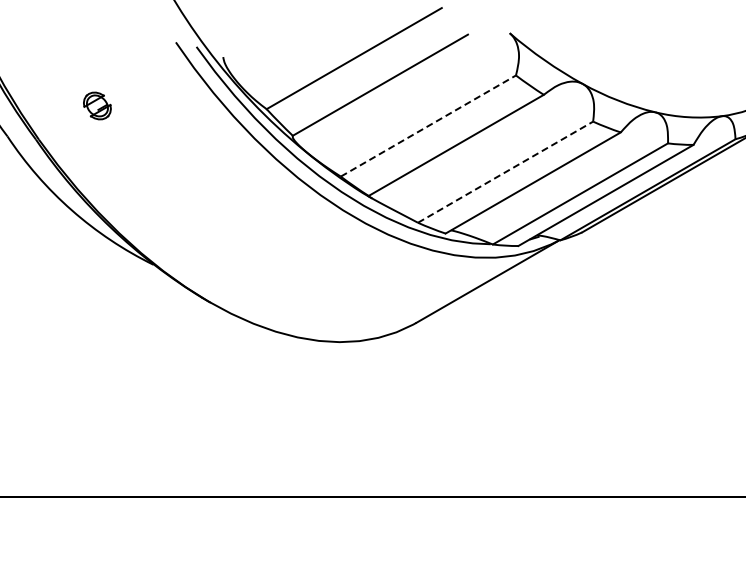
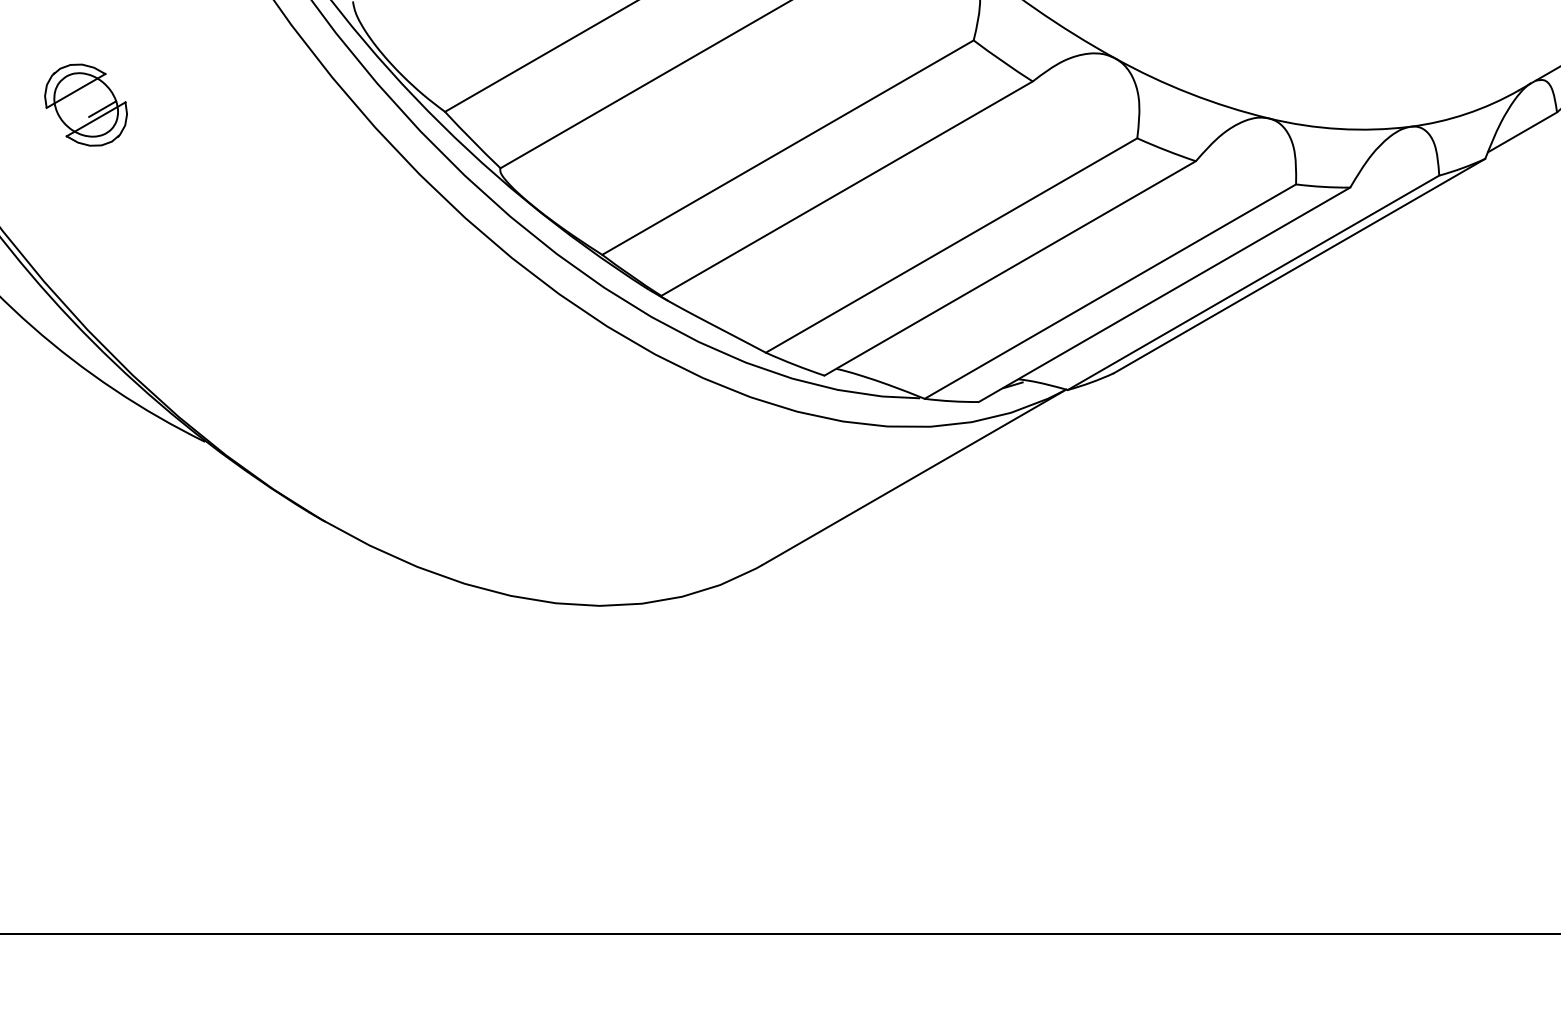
part: (97, 105) -> (86, 104), size x1.43
line: (428, 125) -> (788, 146), dashed -> solid
line: (505, 171) -> (951, 244), dashed -> solid

